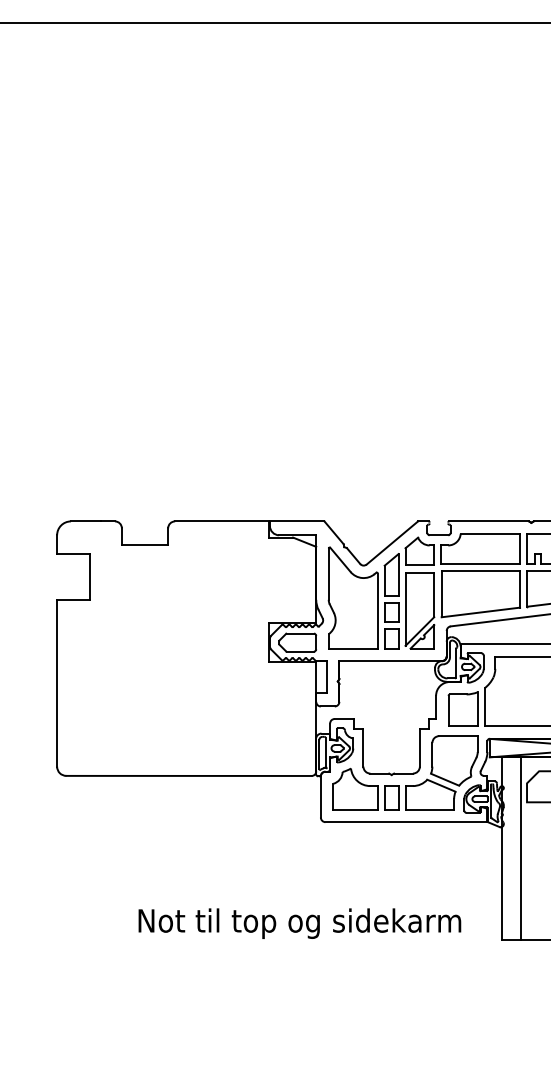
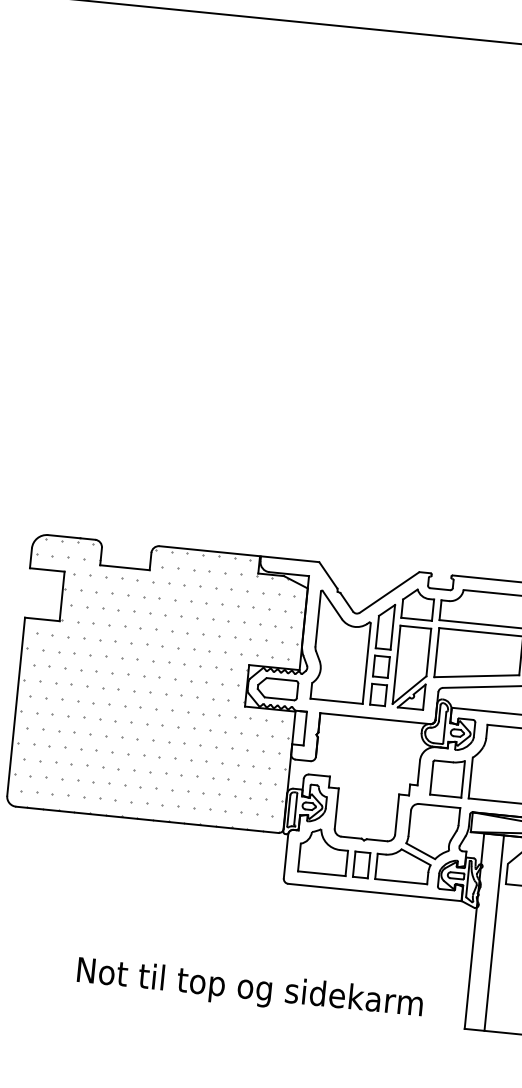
hatch: (186, 650) -> (157, 685), added

